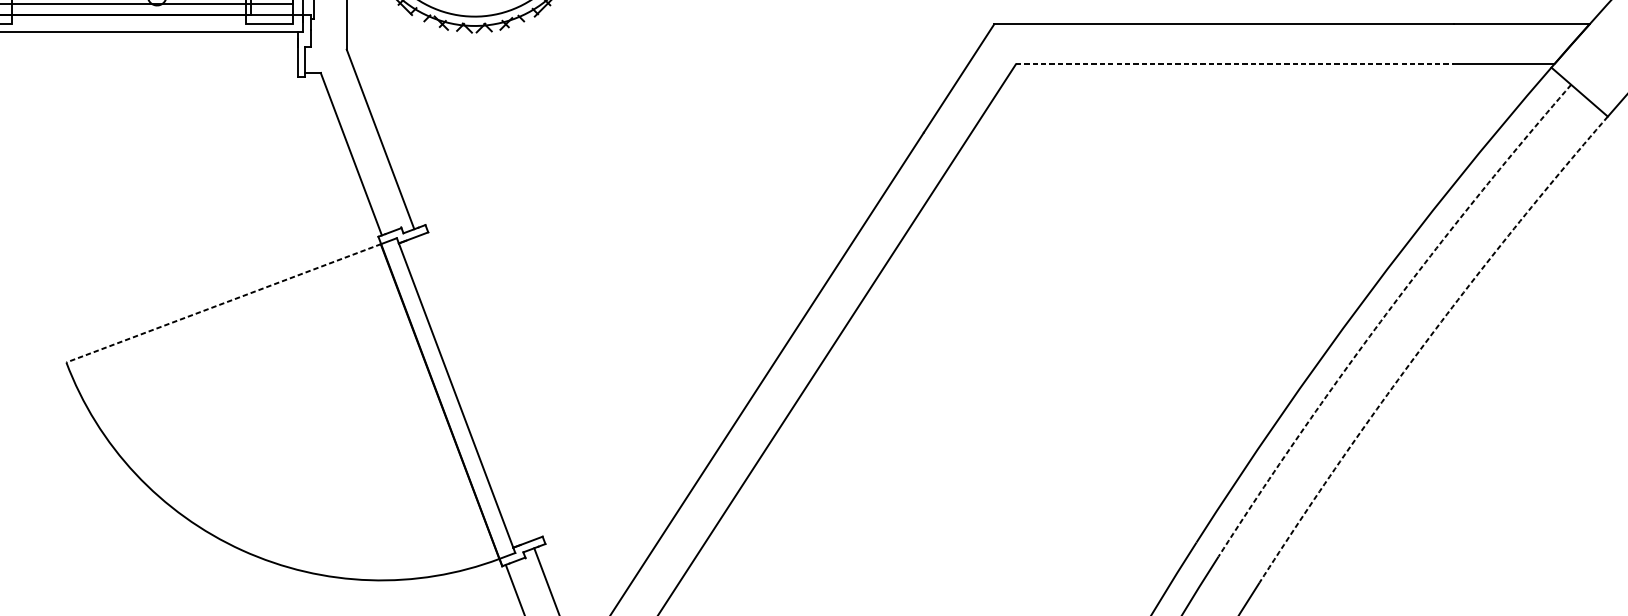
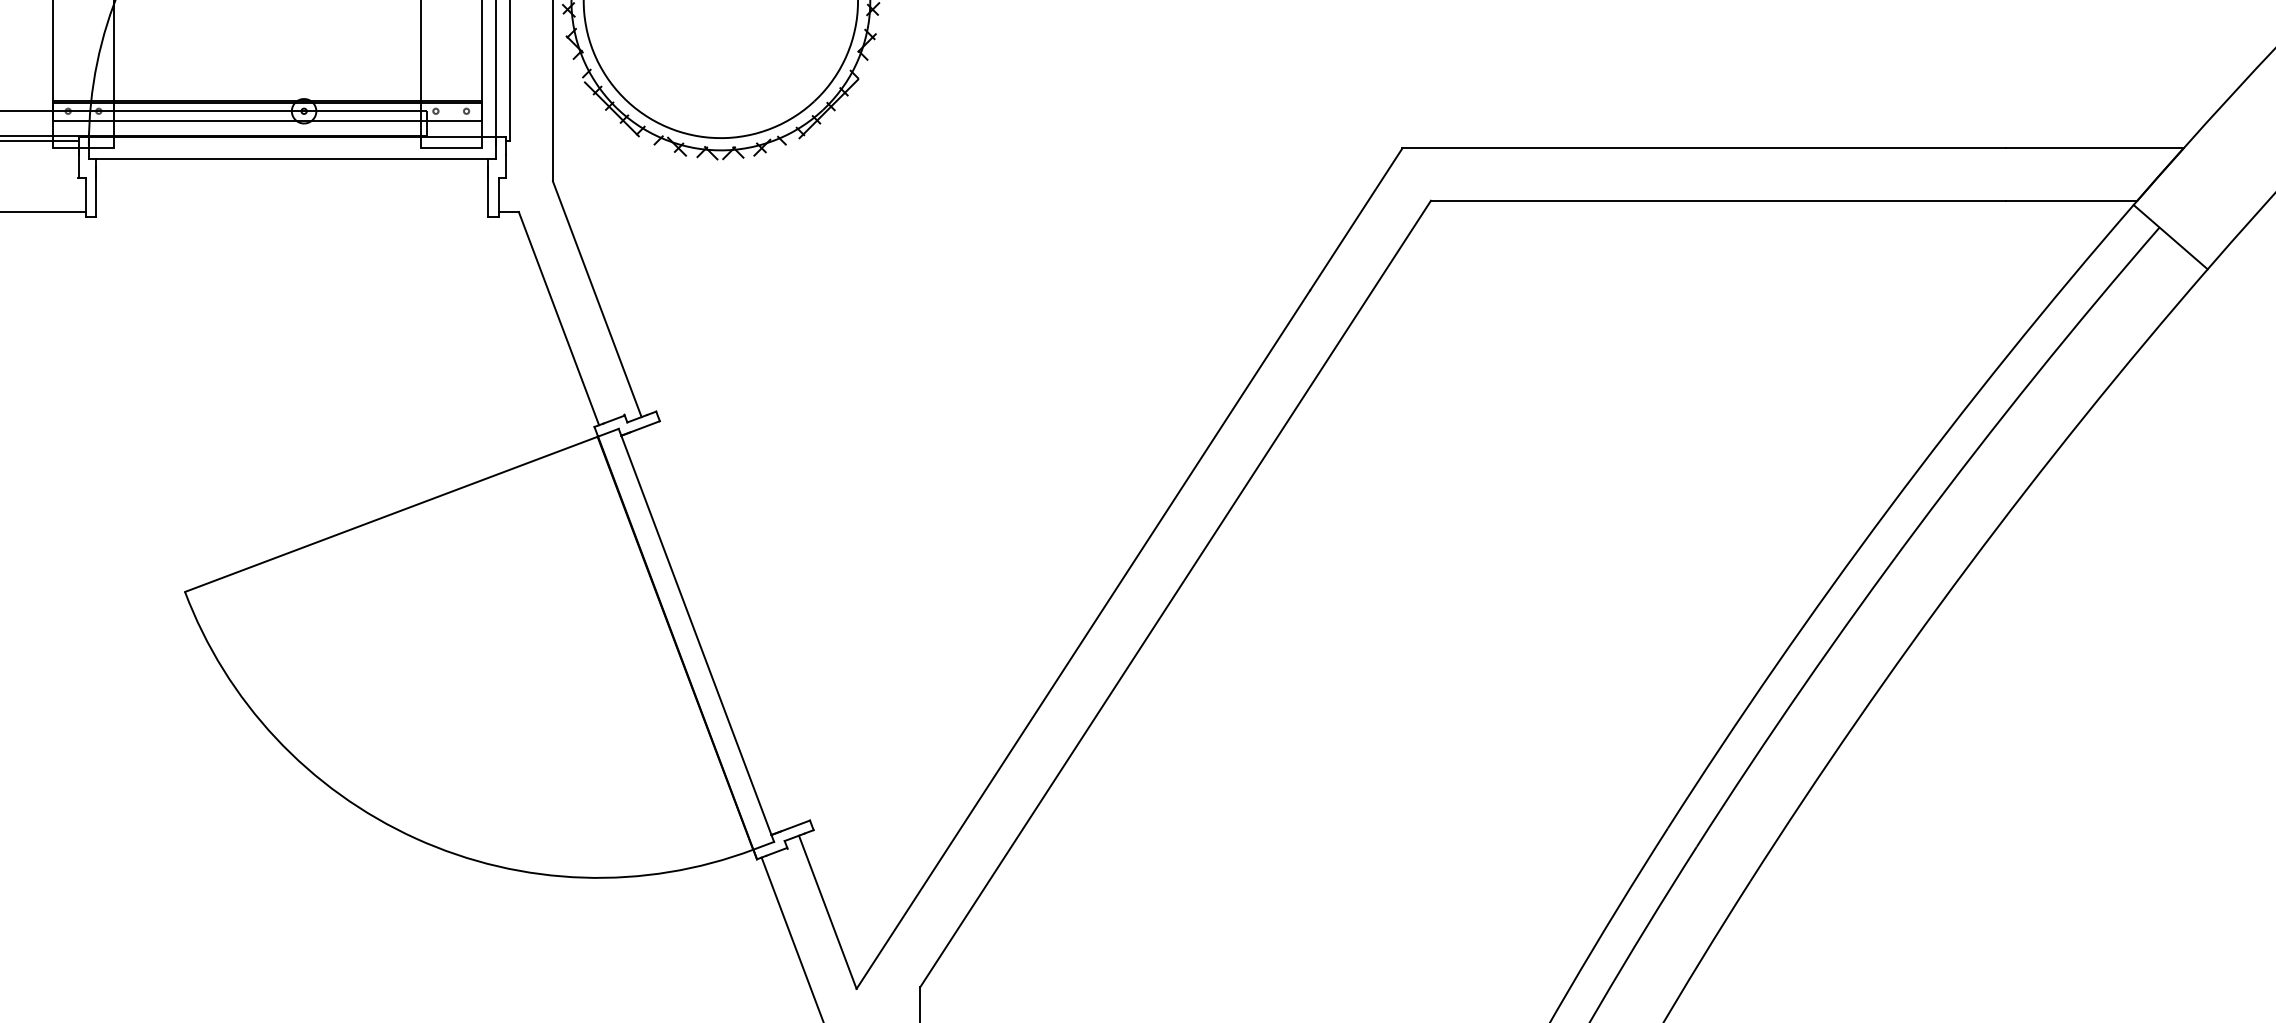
line: (1235, 64) -> (1718, 200), dashed -> solid
line: (223, 303) -> (391, 514), dashed -> solid
arc: (1385, 314) -> (1916, 528), dashed -> solid
arc: (1424, 343) -> (1967, 566), dashed -> solid

